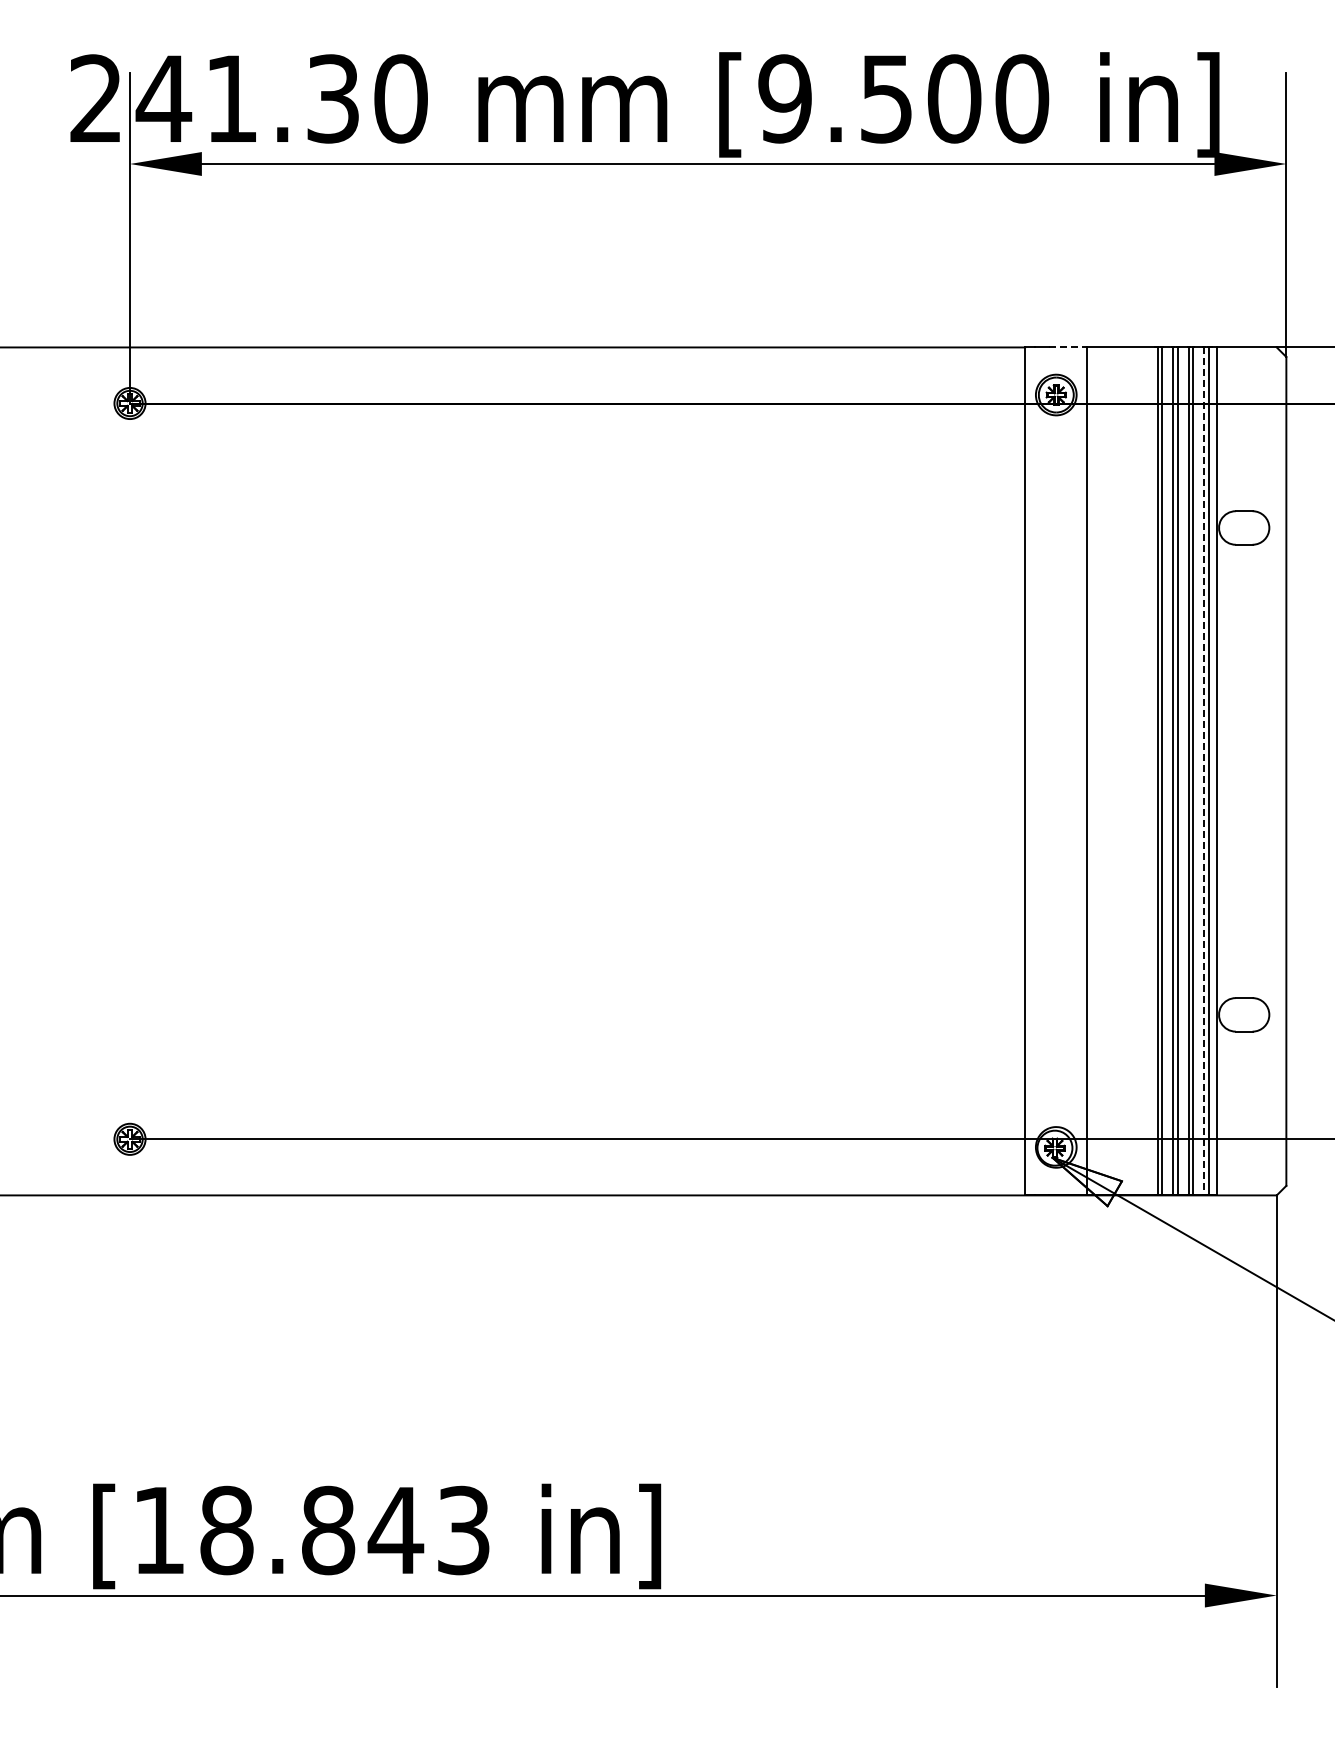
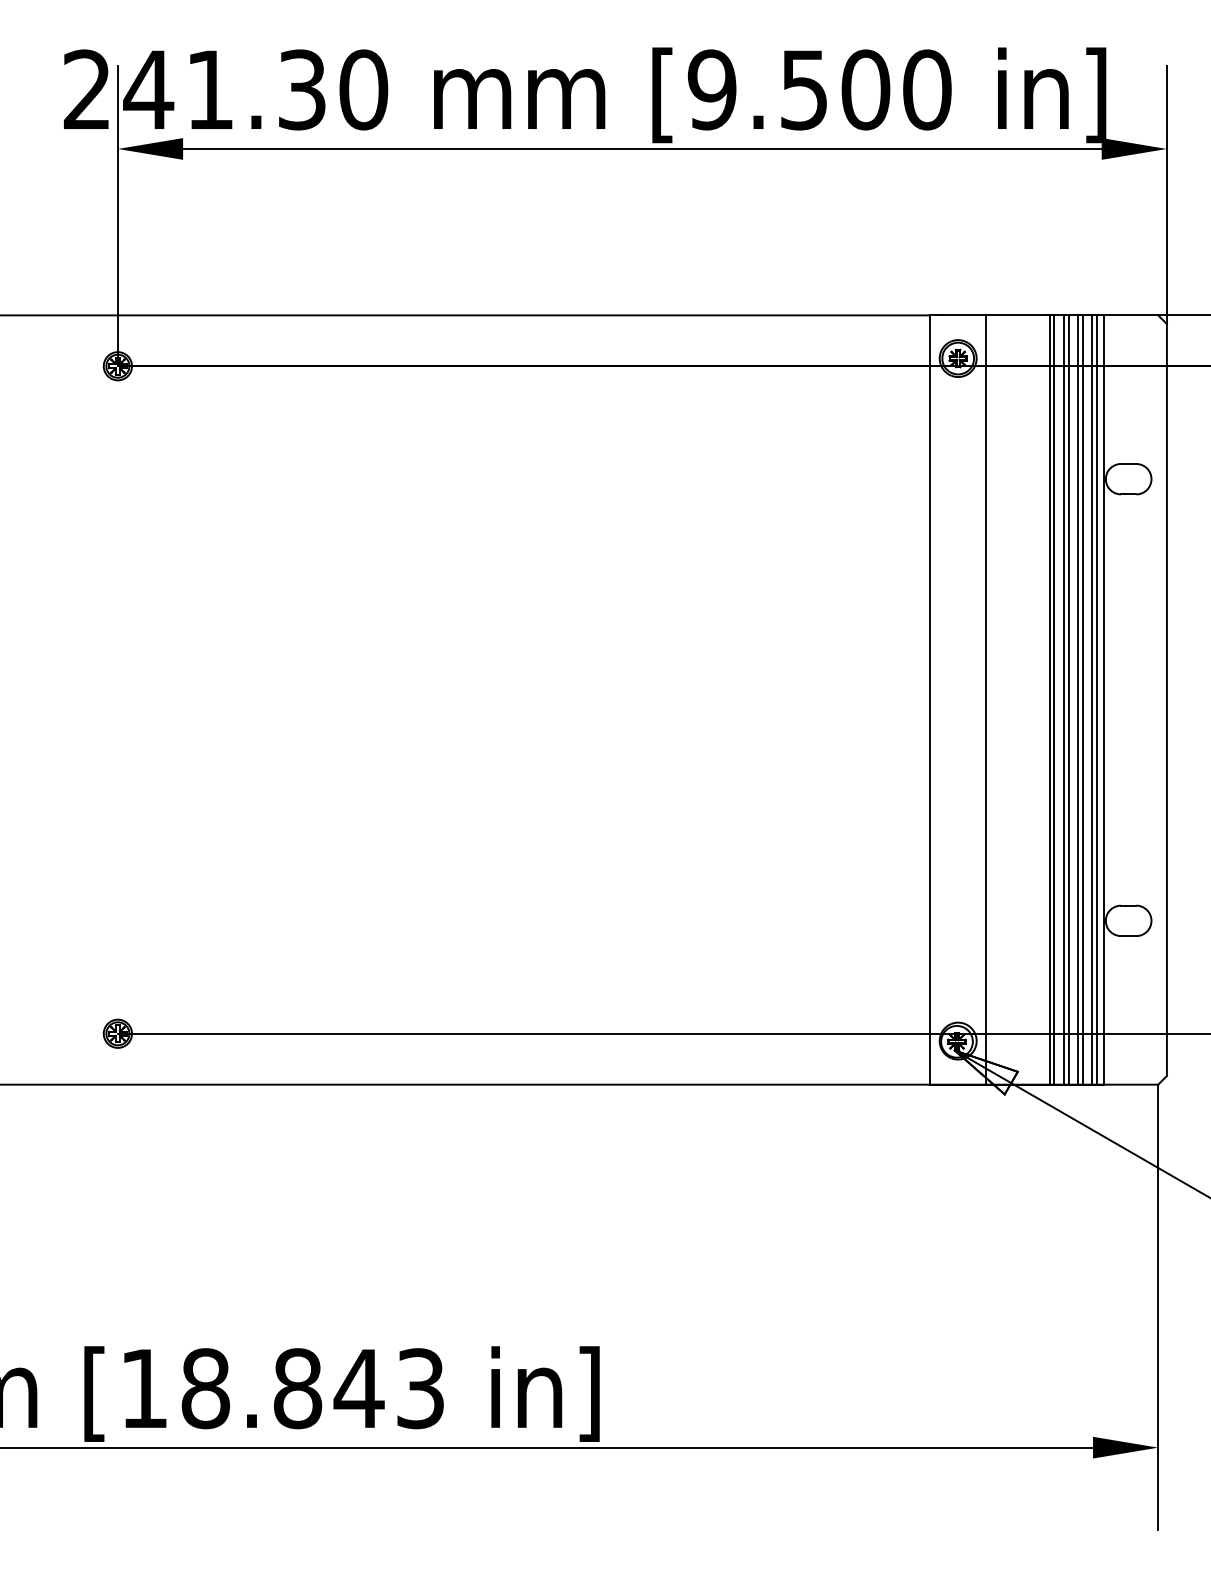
line: (1068, 347) -> (969, 315), dashed -> solid
line: (1204, 771) -> (1092, 700), dashed -> solid

